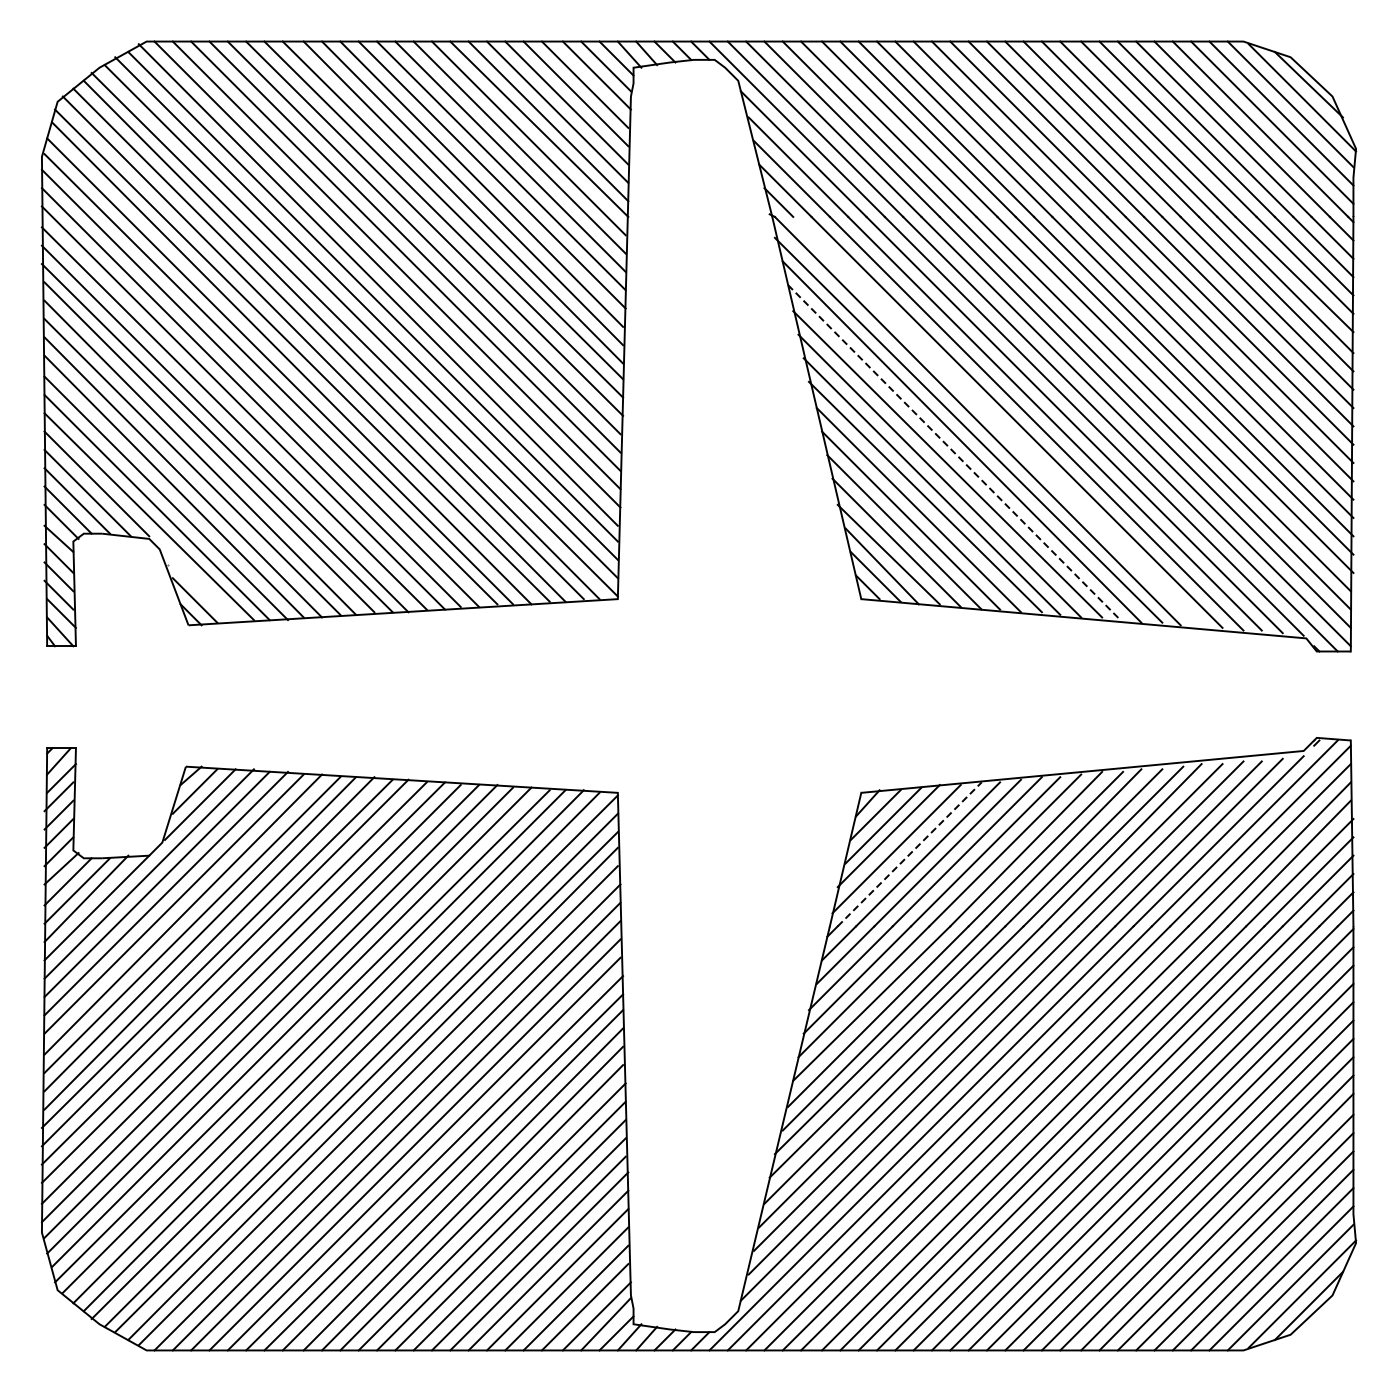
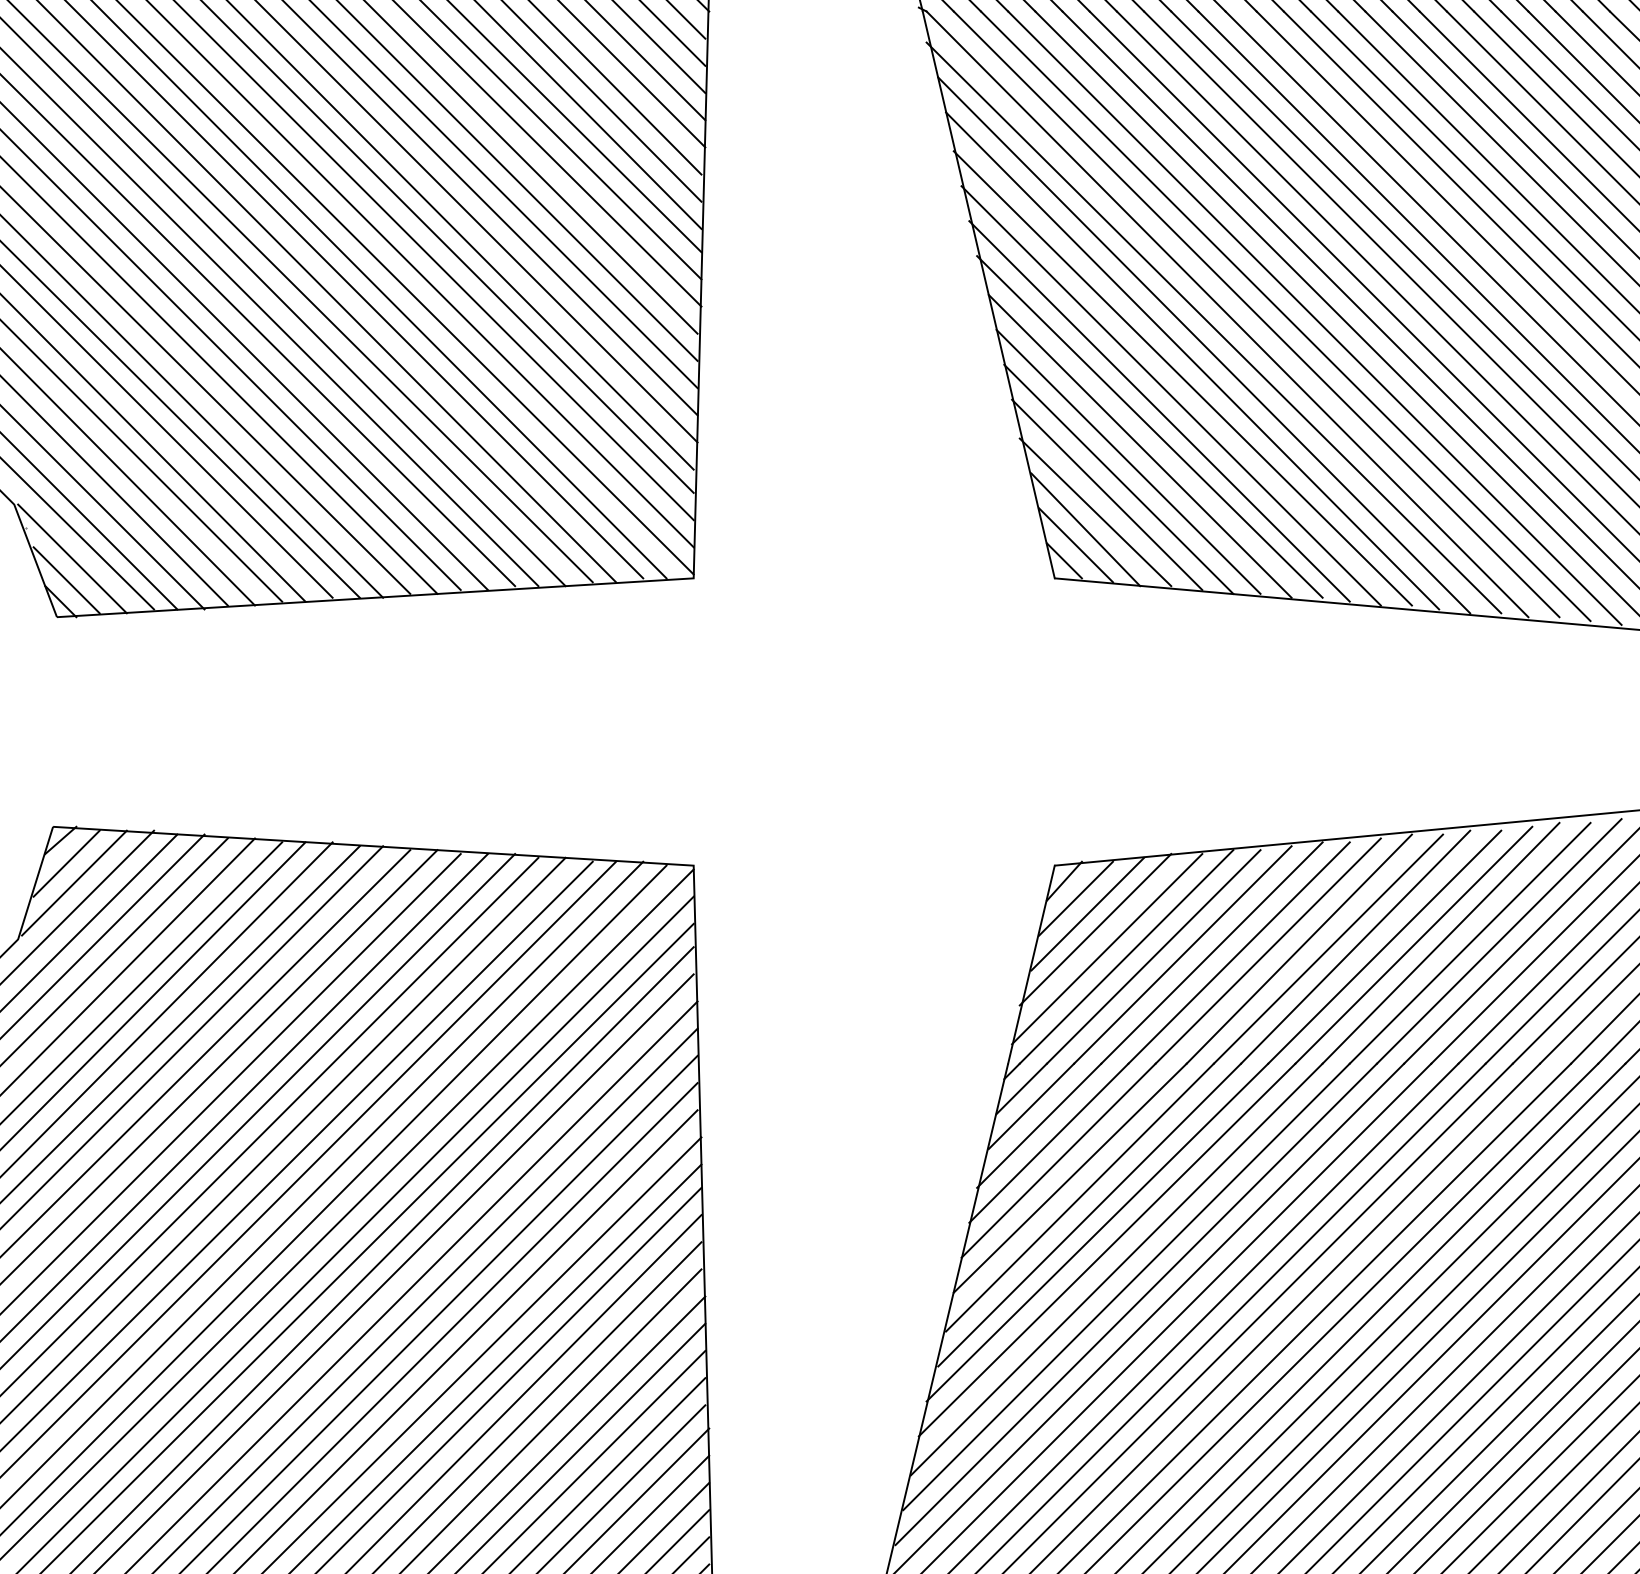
line: (997, 420) -> (1256, 313), added
line: (954, 452) -> (1192, 360), dashed -> solid
line: (198, 585) -> (71, 558), added
line: (909, 854) -> (1126, 957), dashed -> solid

